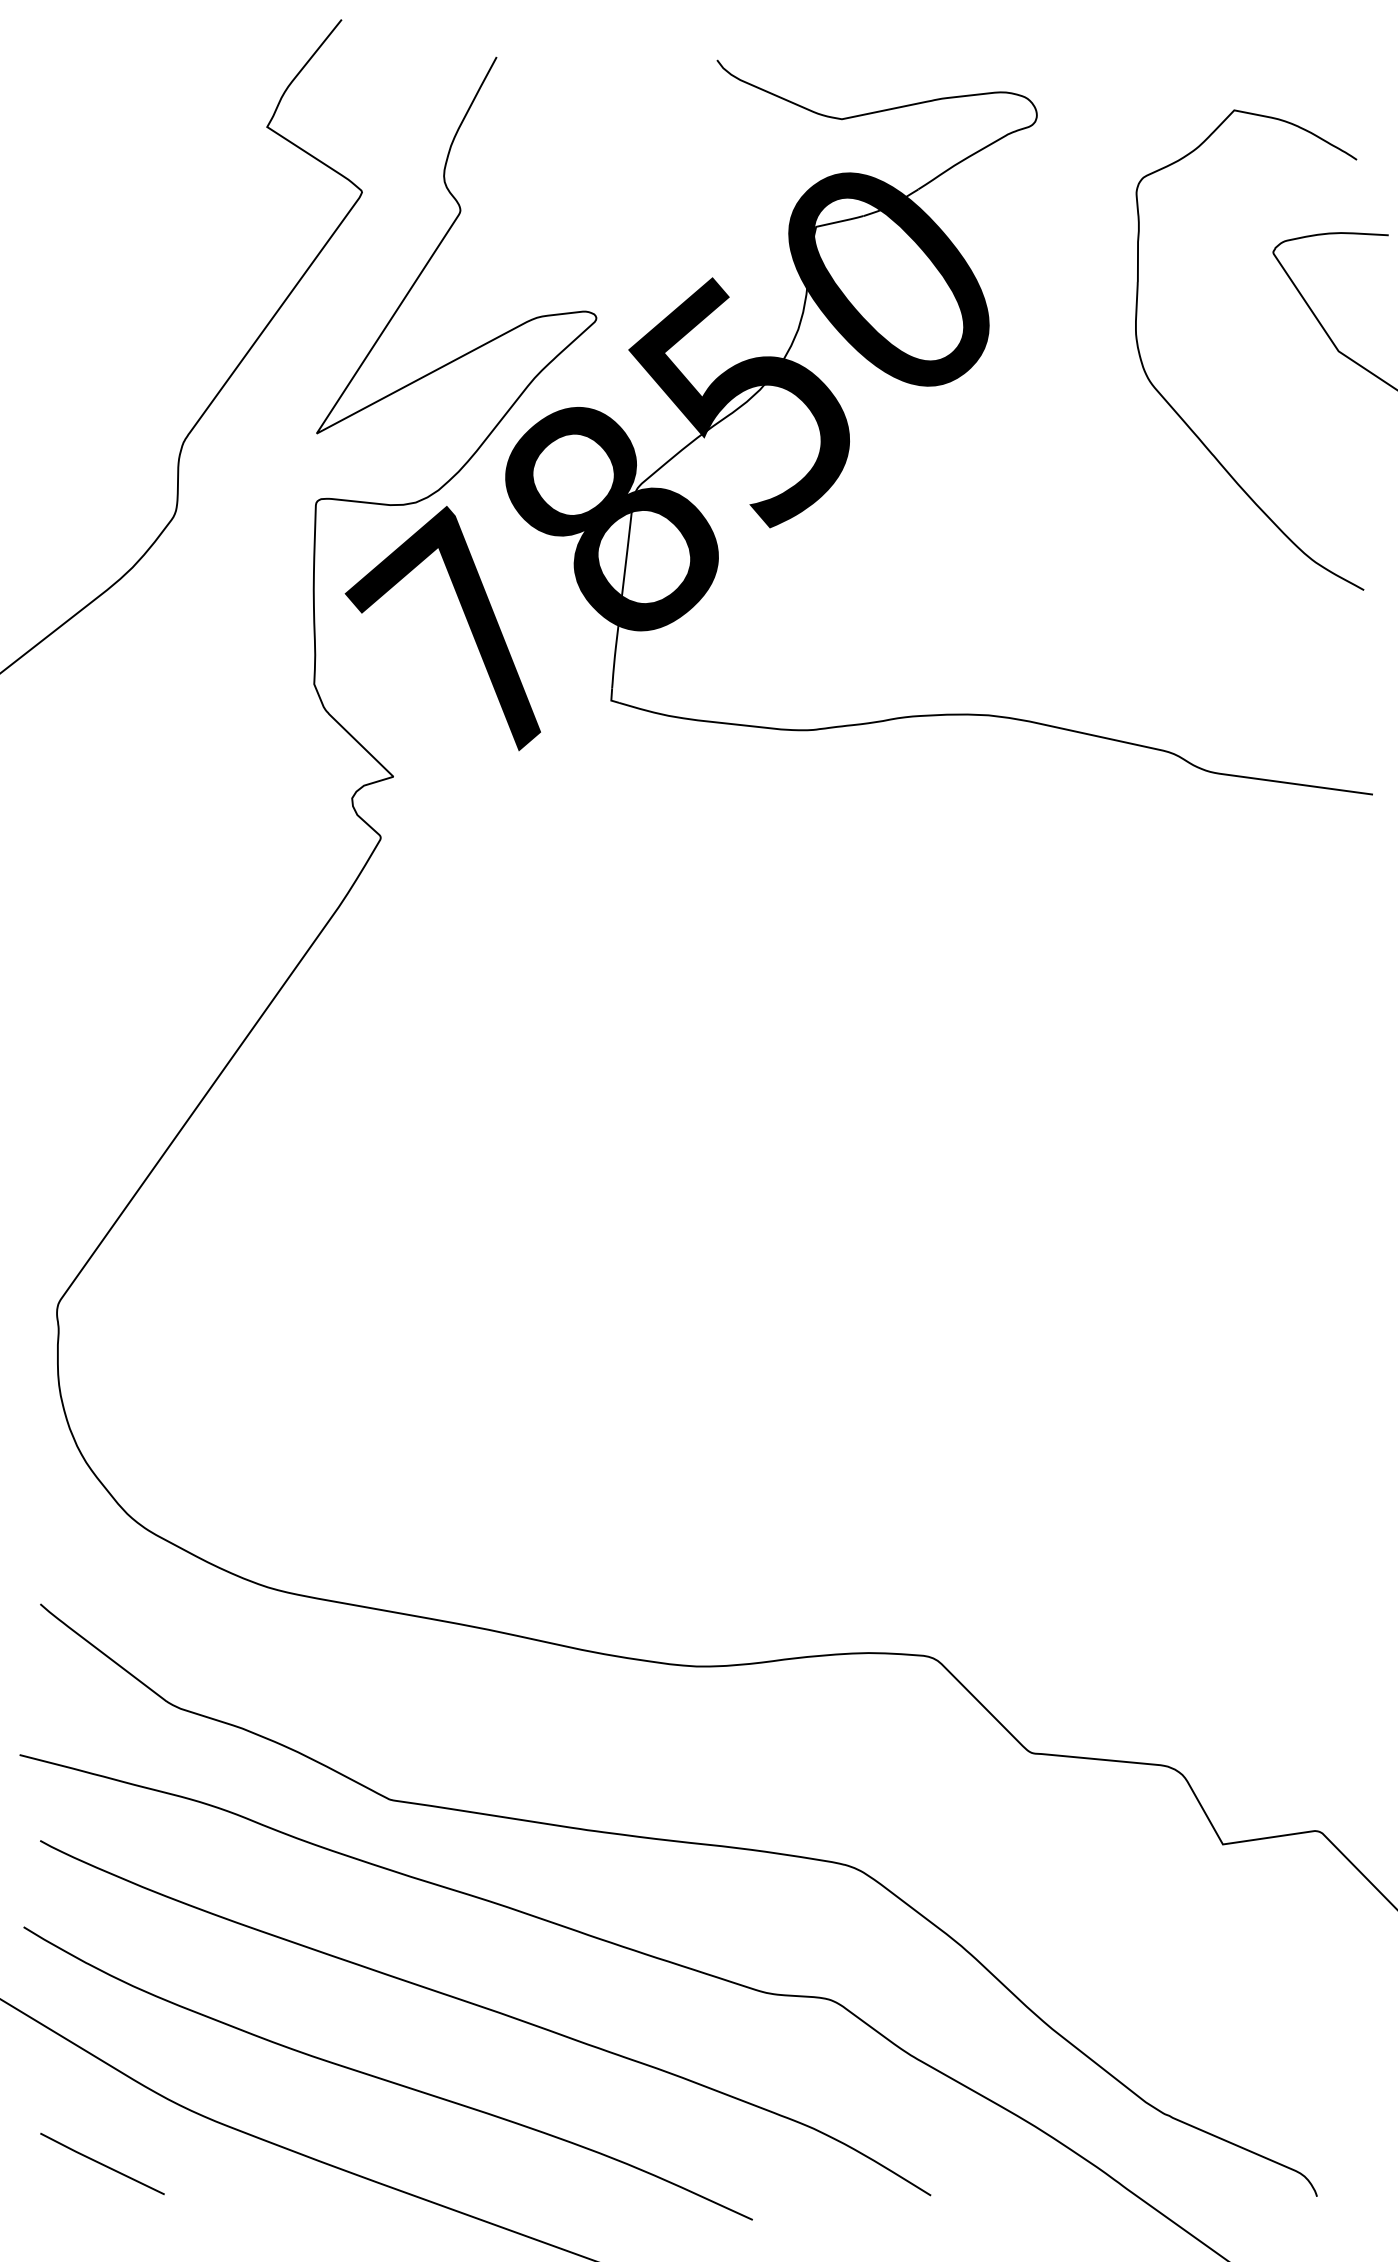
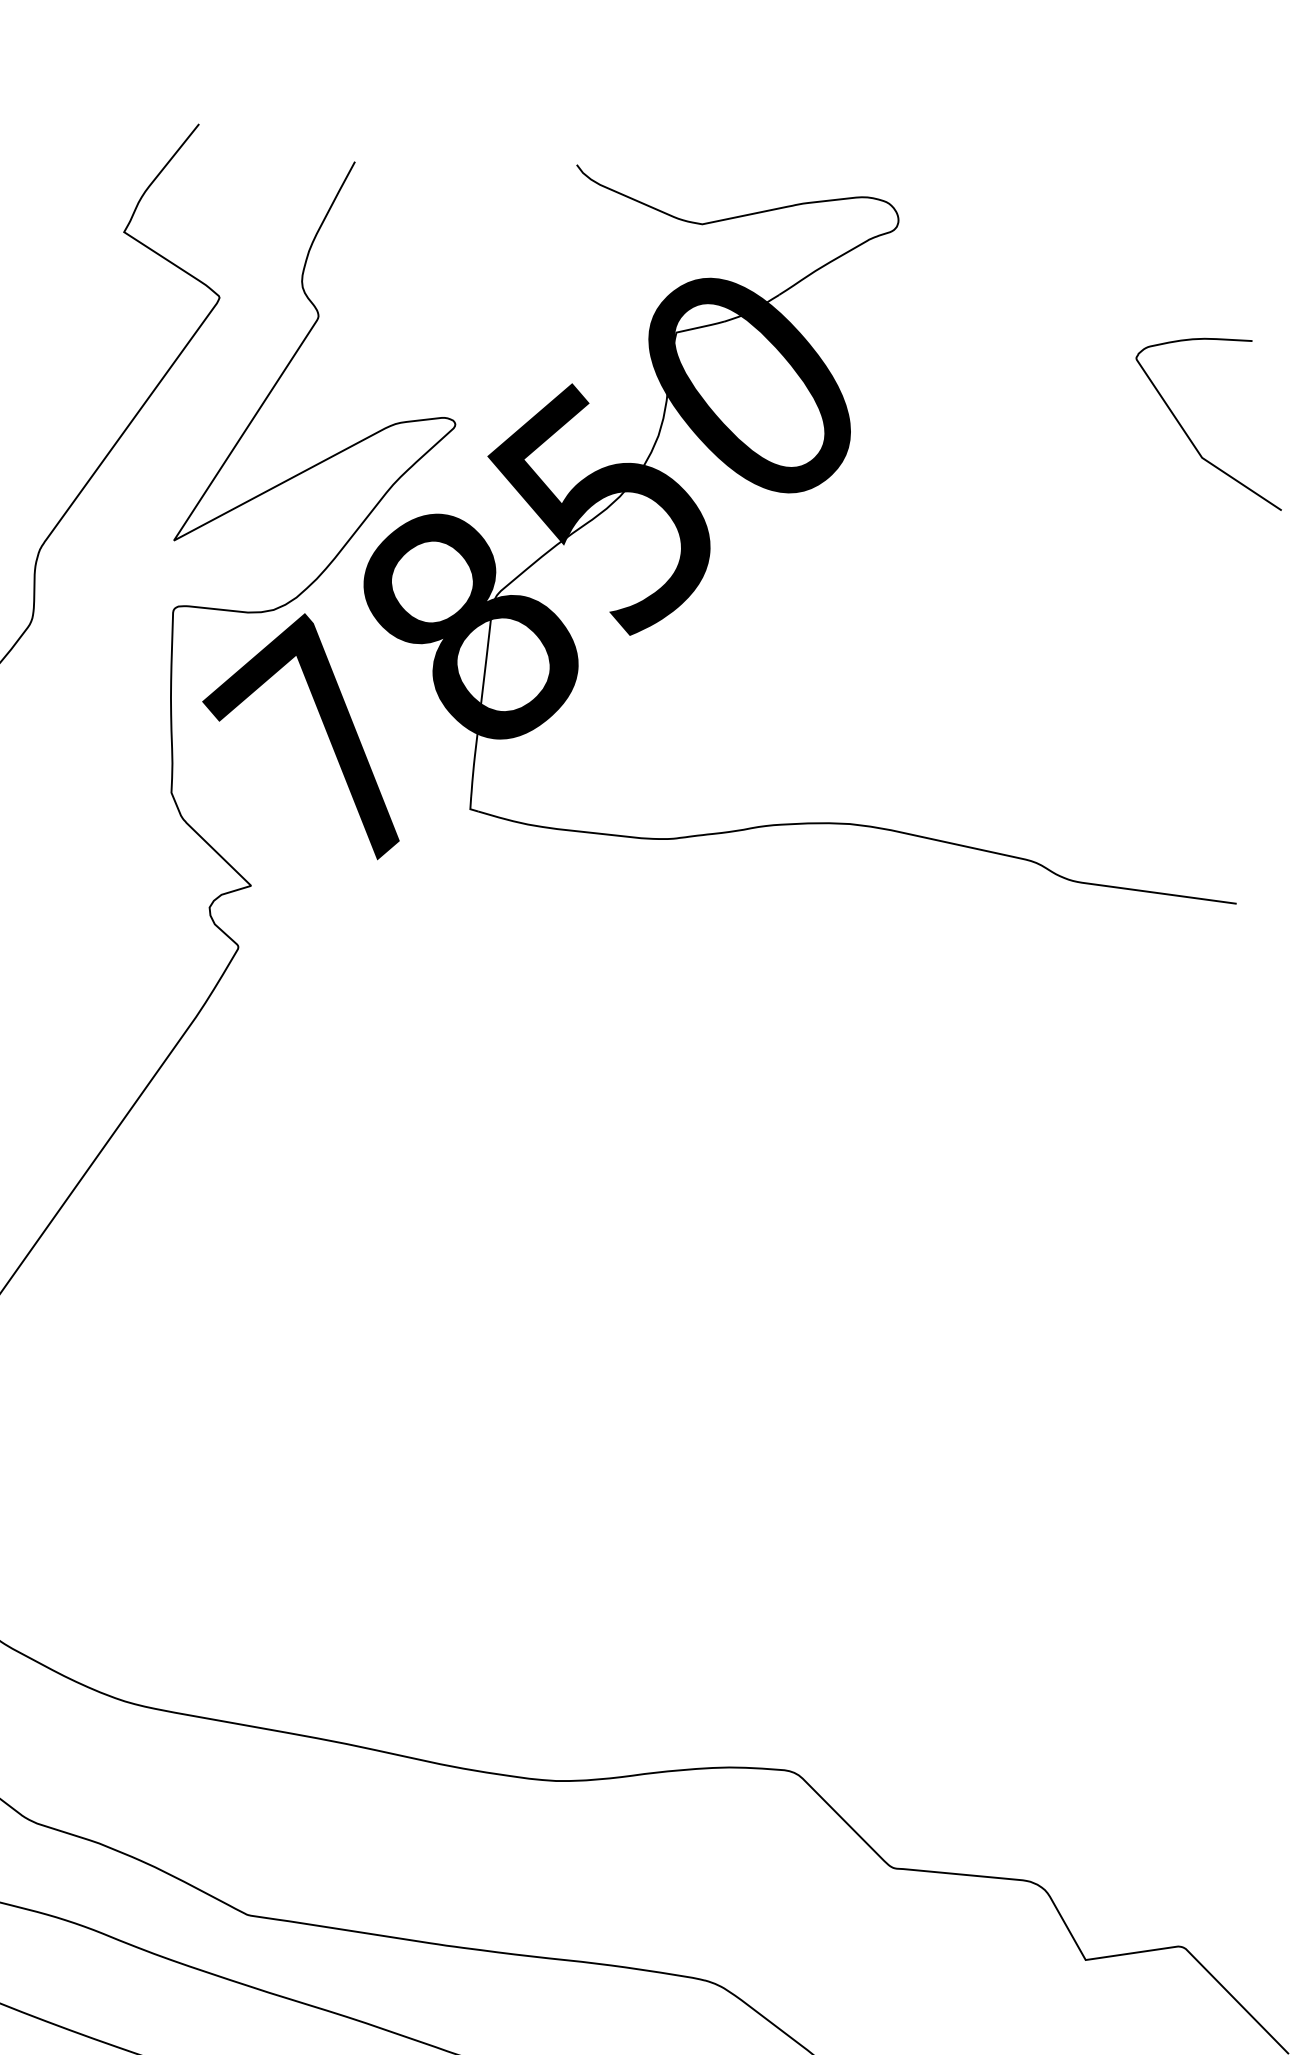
curve: (1174, 408) -> (1036, 515), removed

